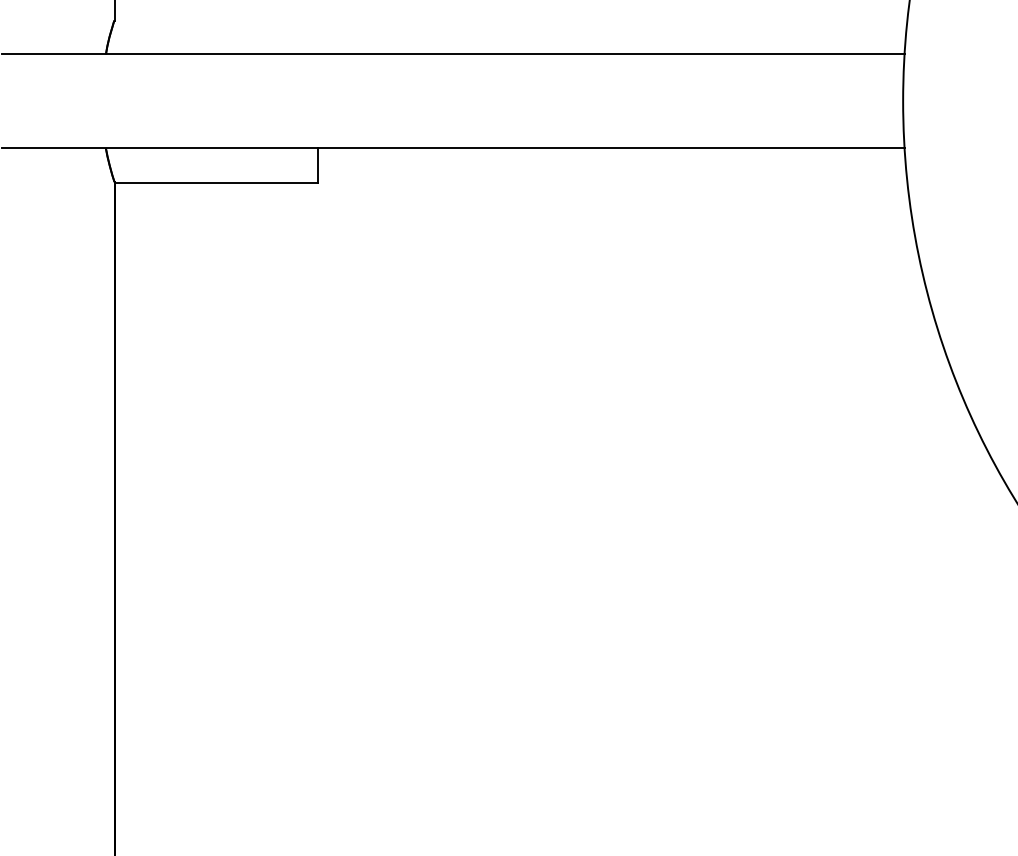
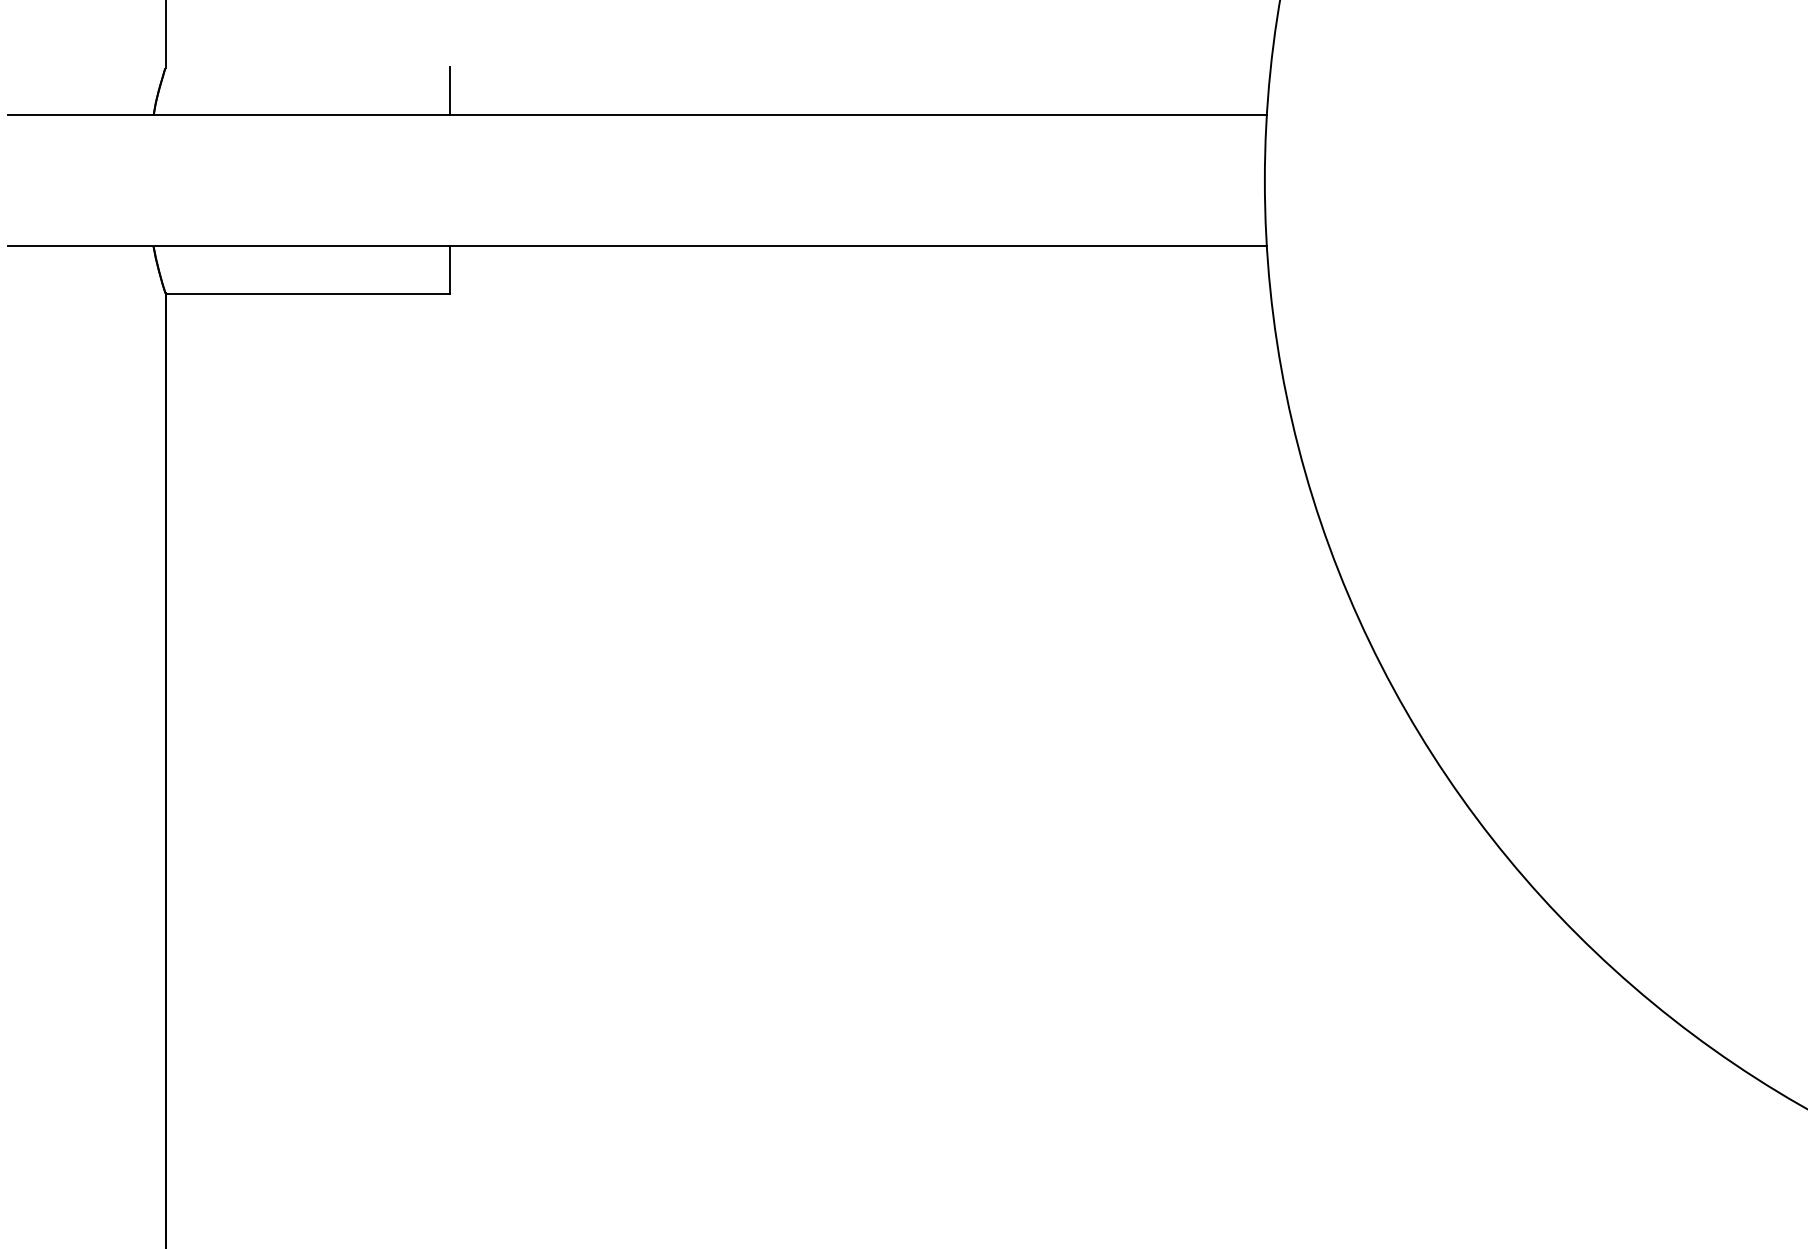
line: (318, 37) -> (449, 91), added

